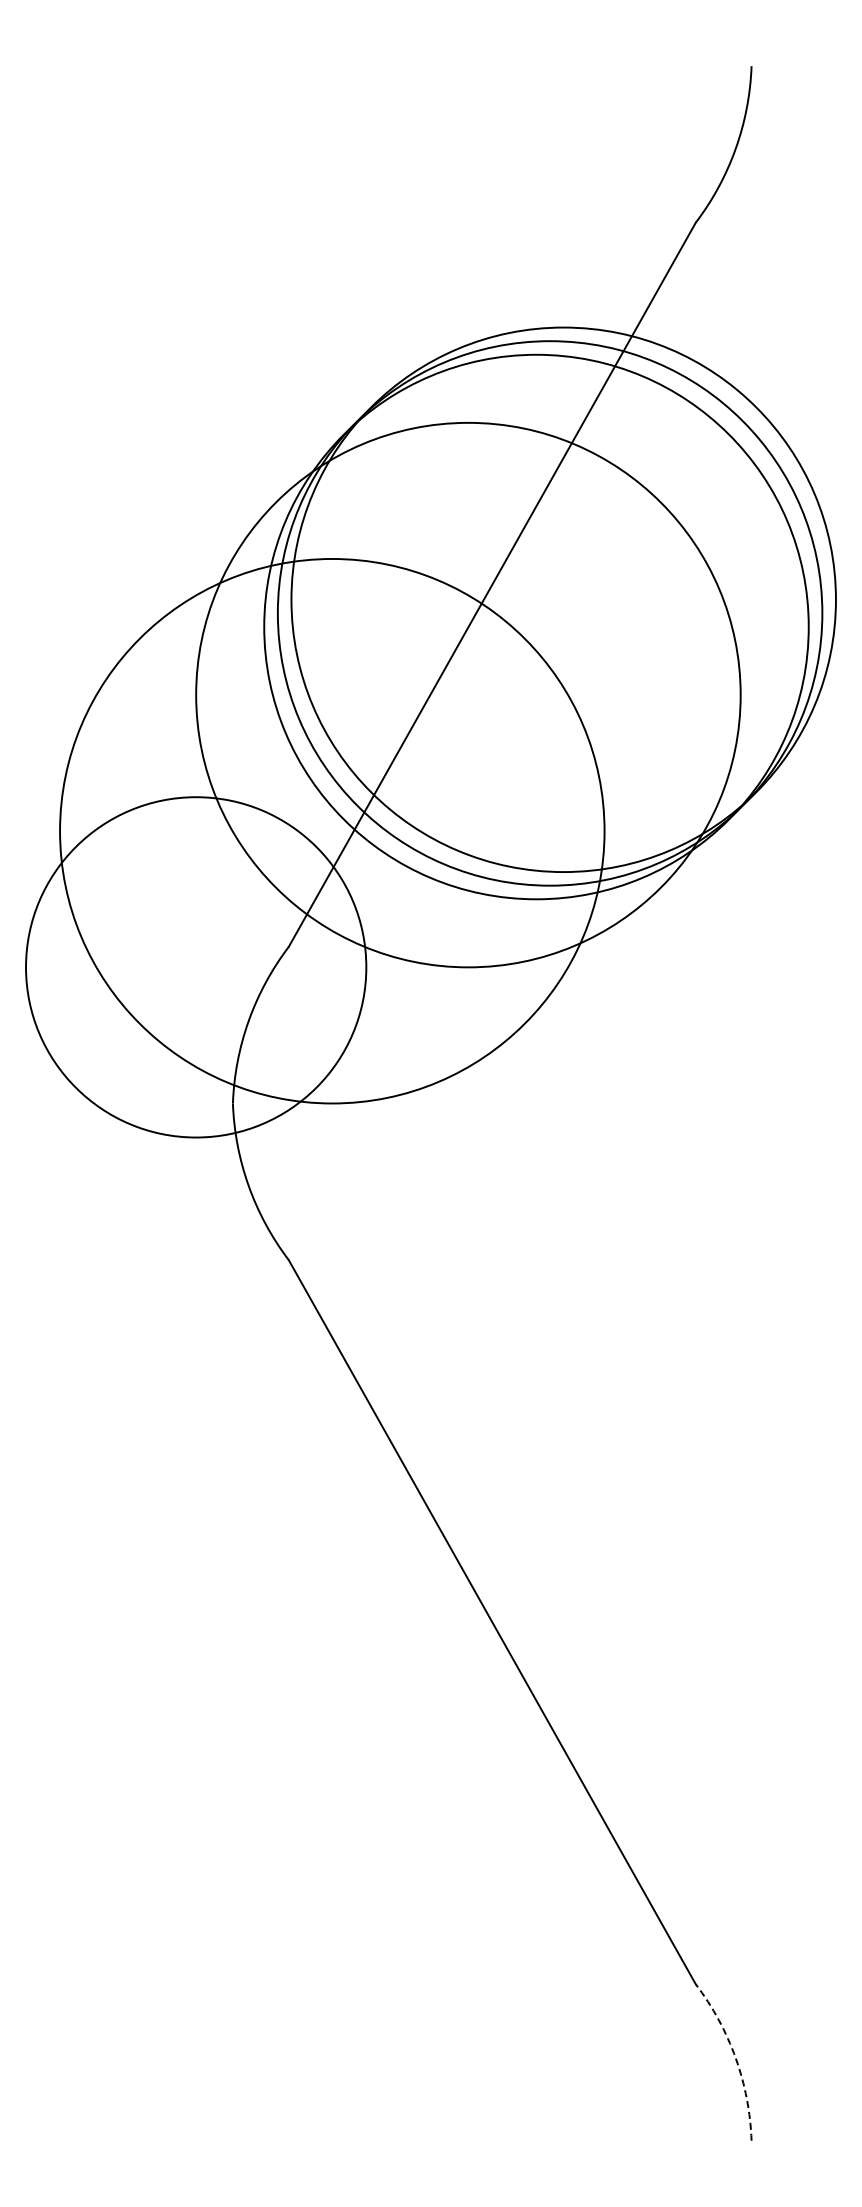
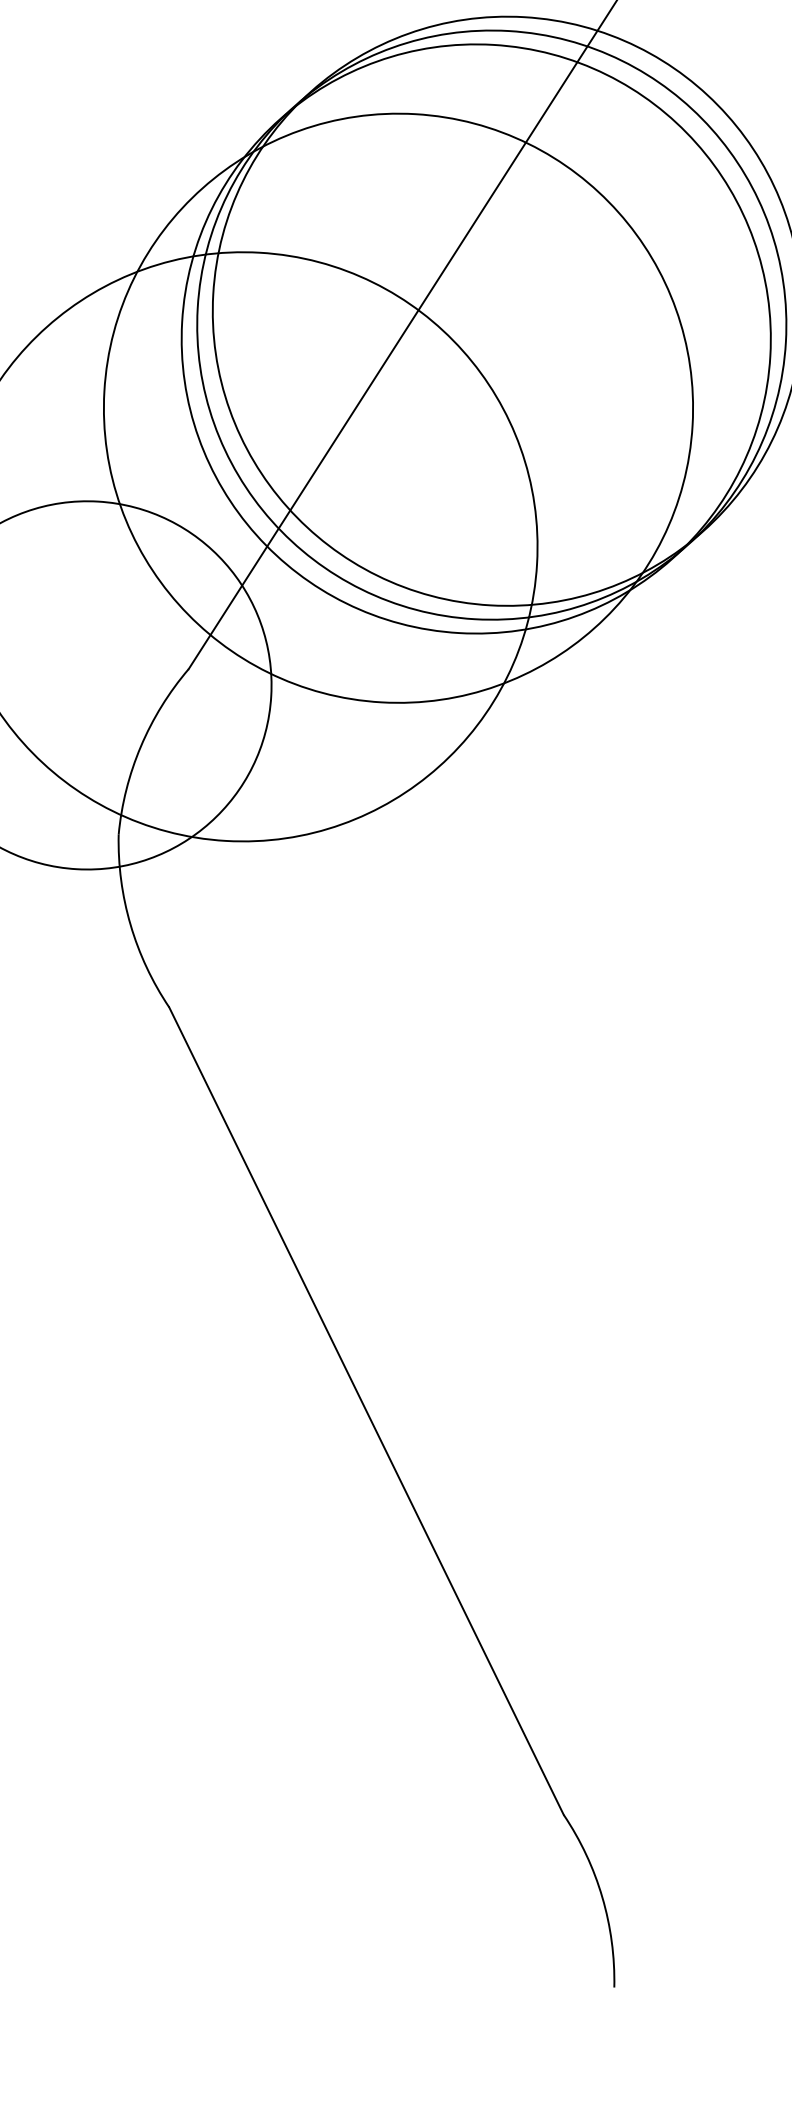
arc: (735, 2058) -> (602, 1897), dashed -> solid

